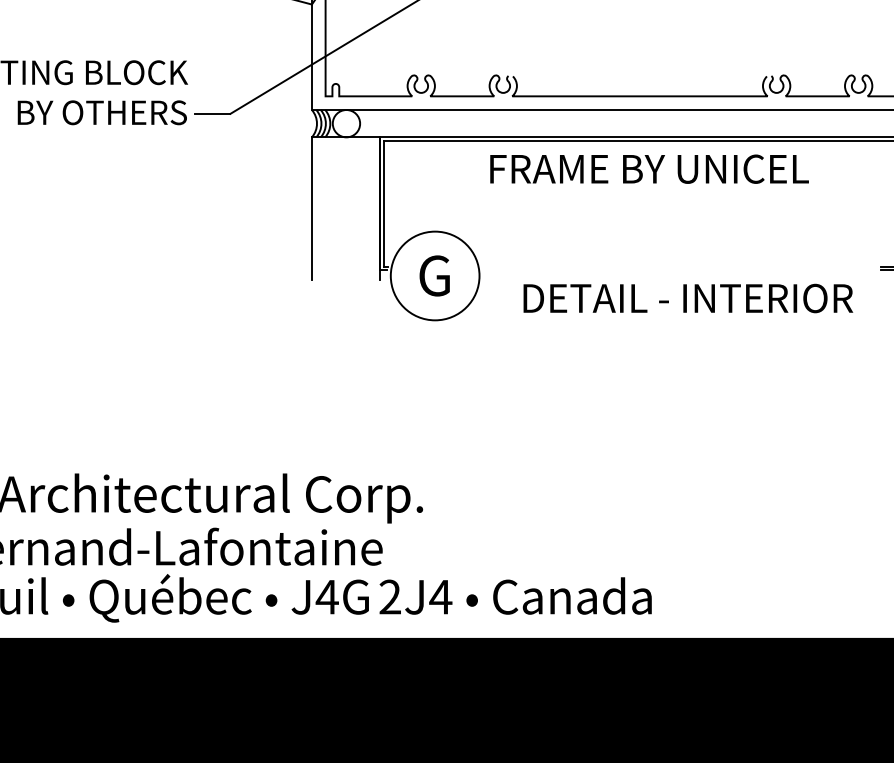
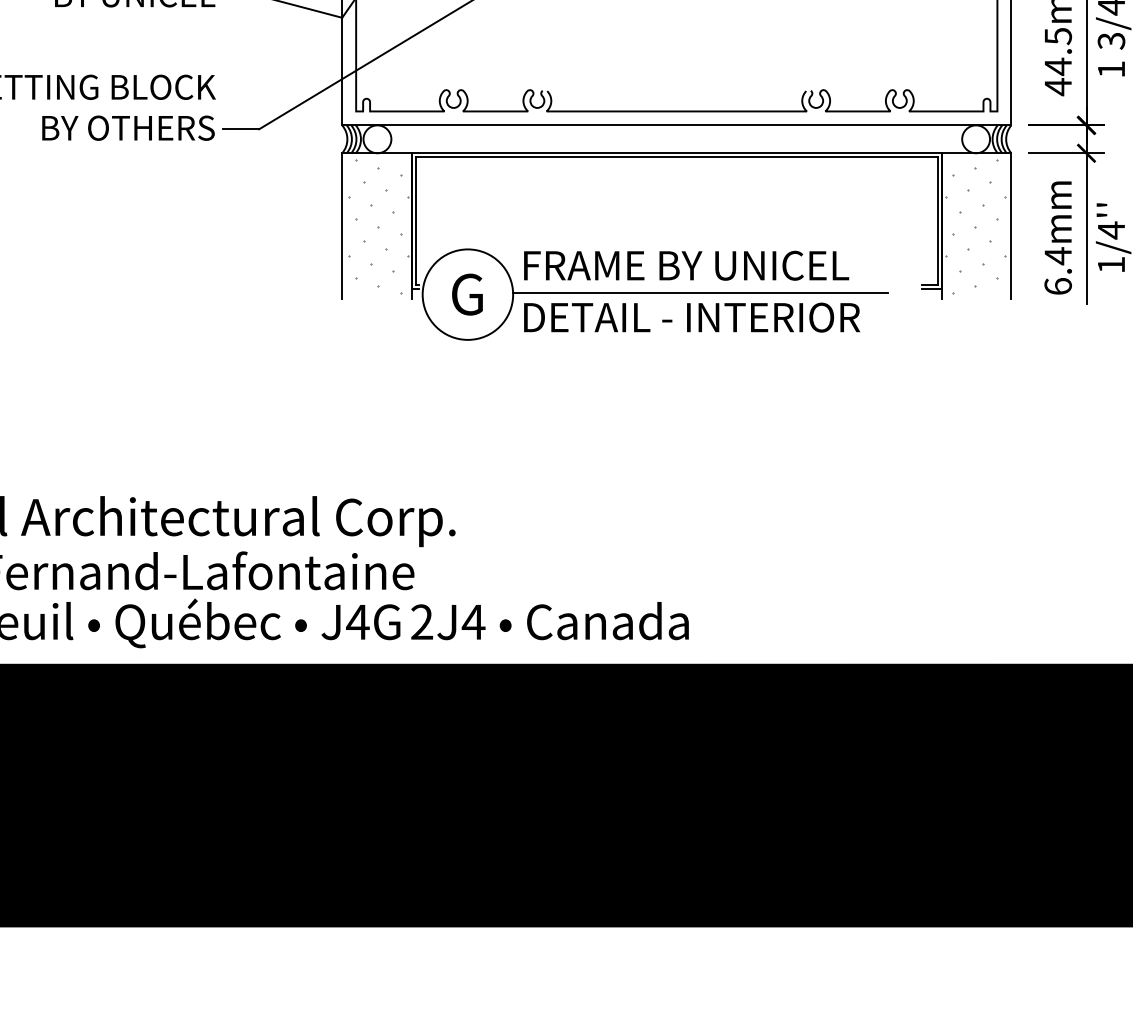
text: (649, 168) -> (686, 265), moved
hatch: (347, 209) -> (378, 226), added
line: (663, 274) -> (700, 293), added
text: (687, 298) -> (691, 317), moved

